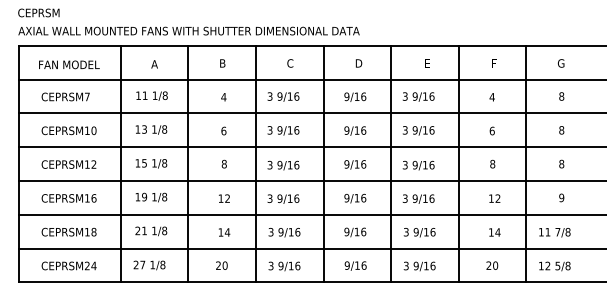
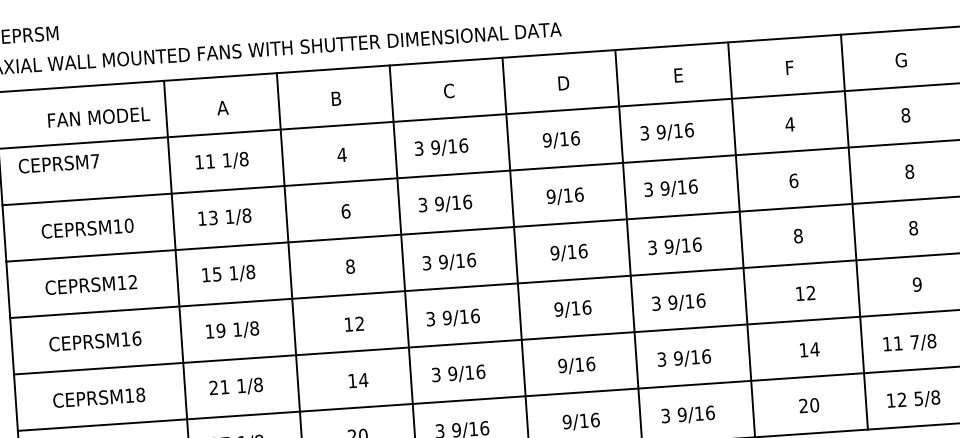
text: (69, 64) -> (99, 116), moved
text: (65, 96) -> (58, 163), moved

